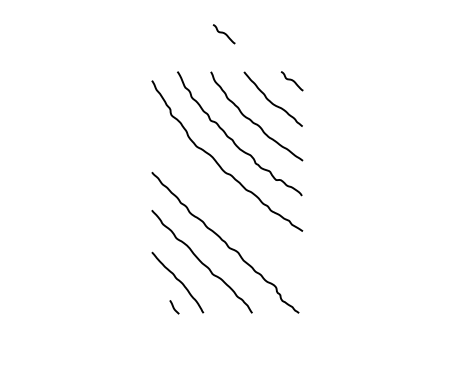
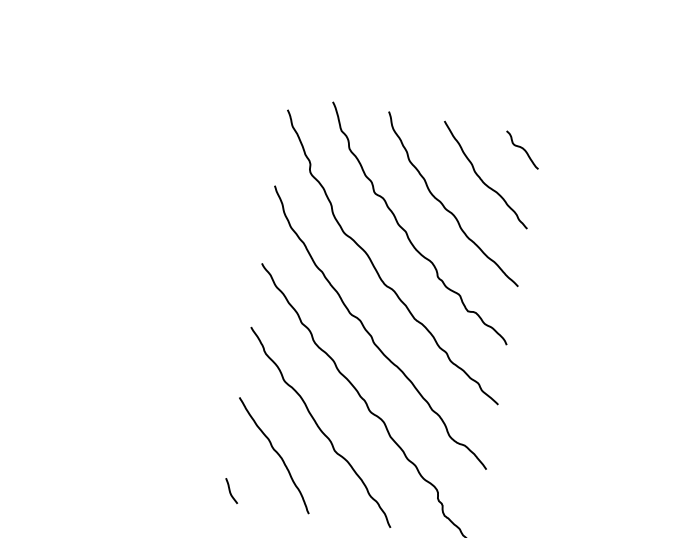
curve: (223, 33) -> (420, 50), removed
curve: (221, 201) -> (370, 331), added
curve: (174, 307) -> (231, 491), moved

